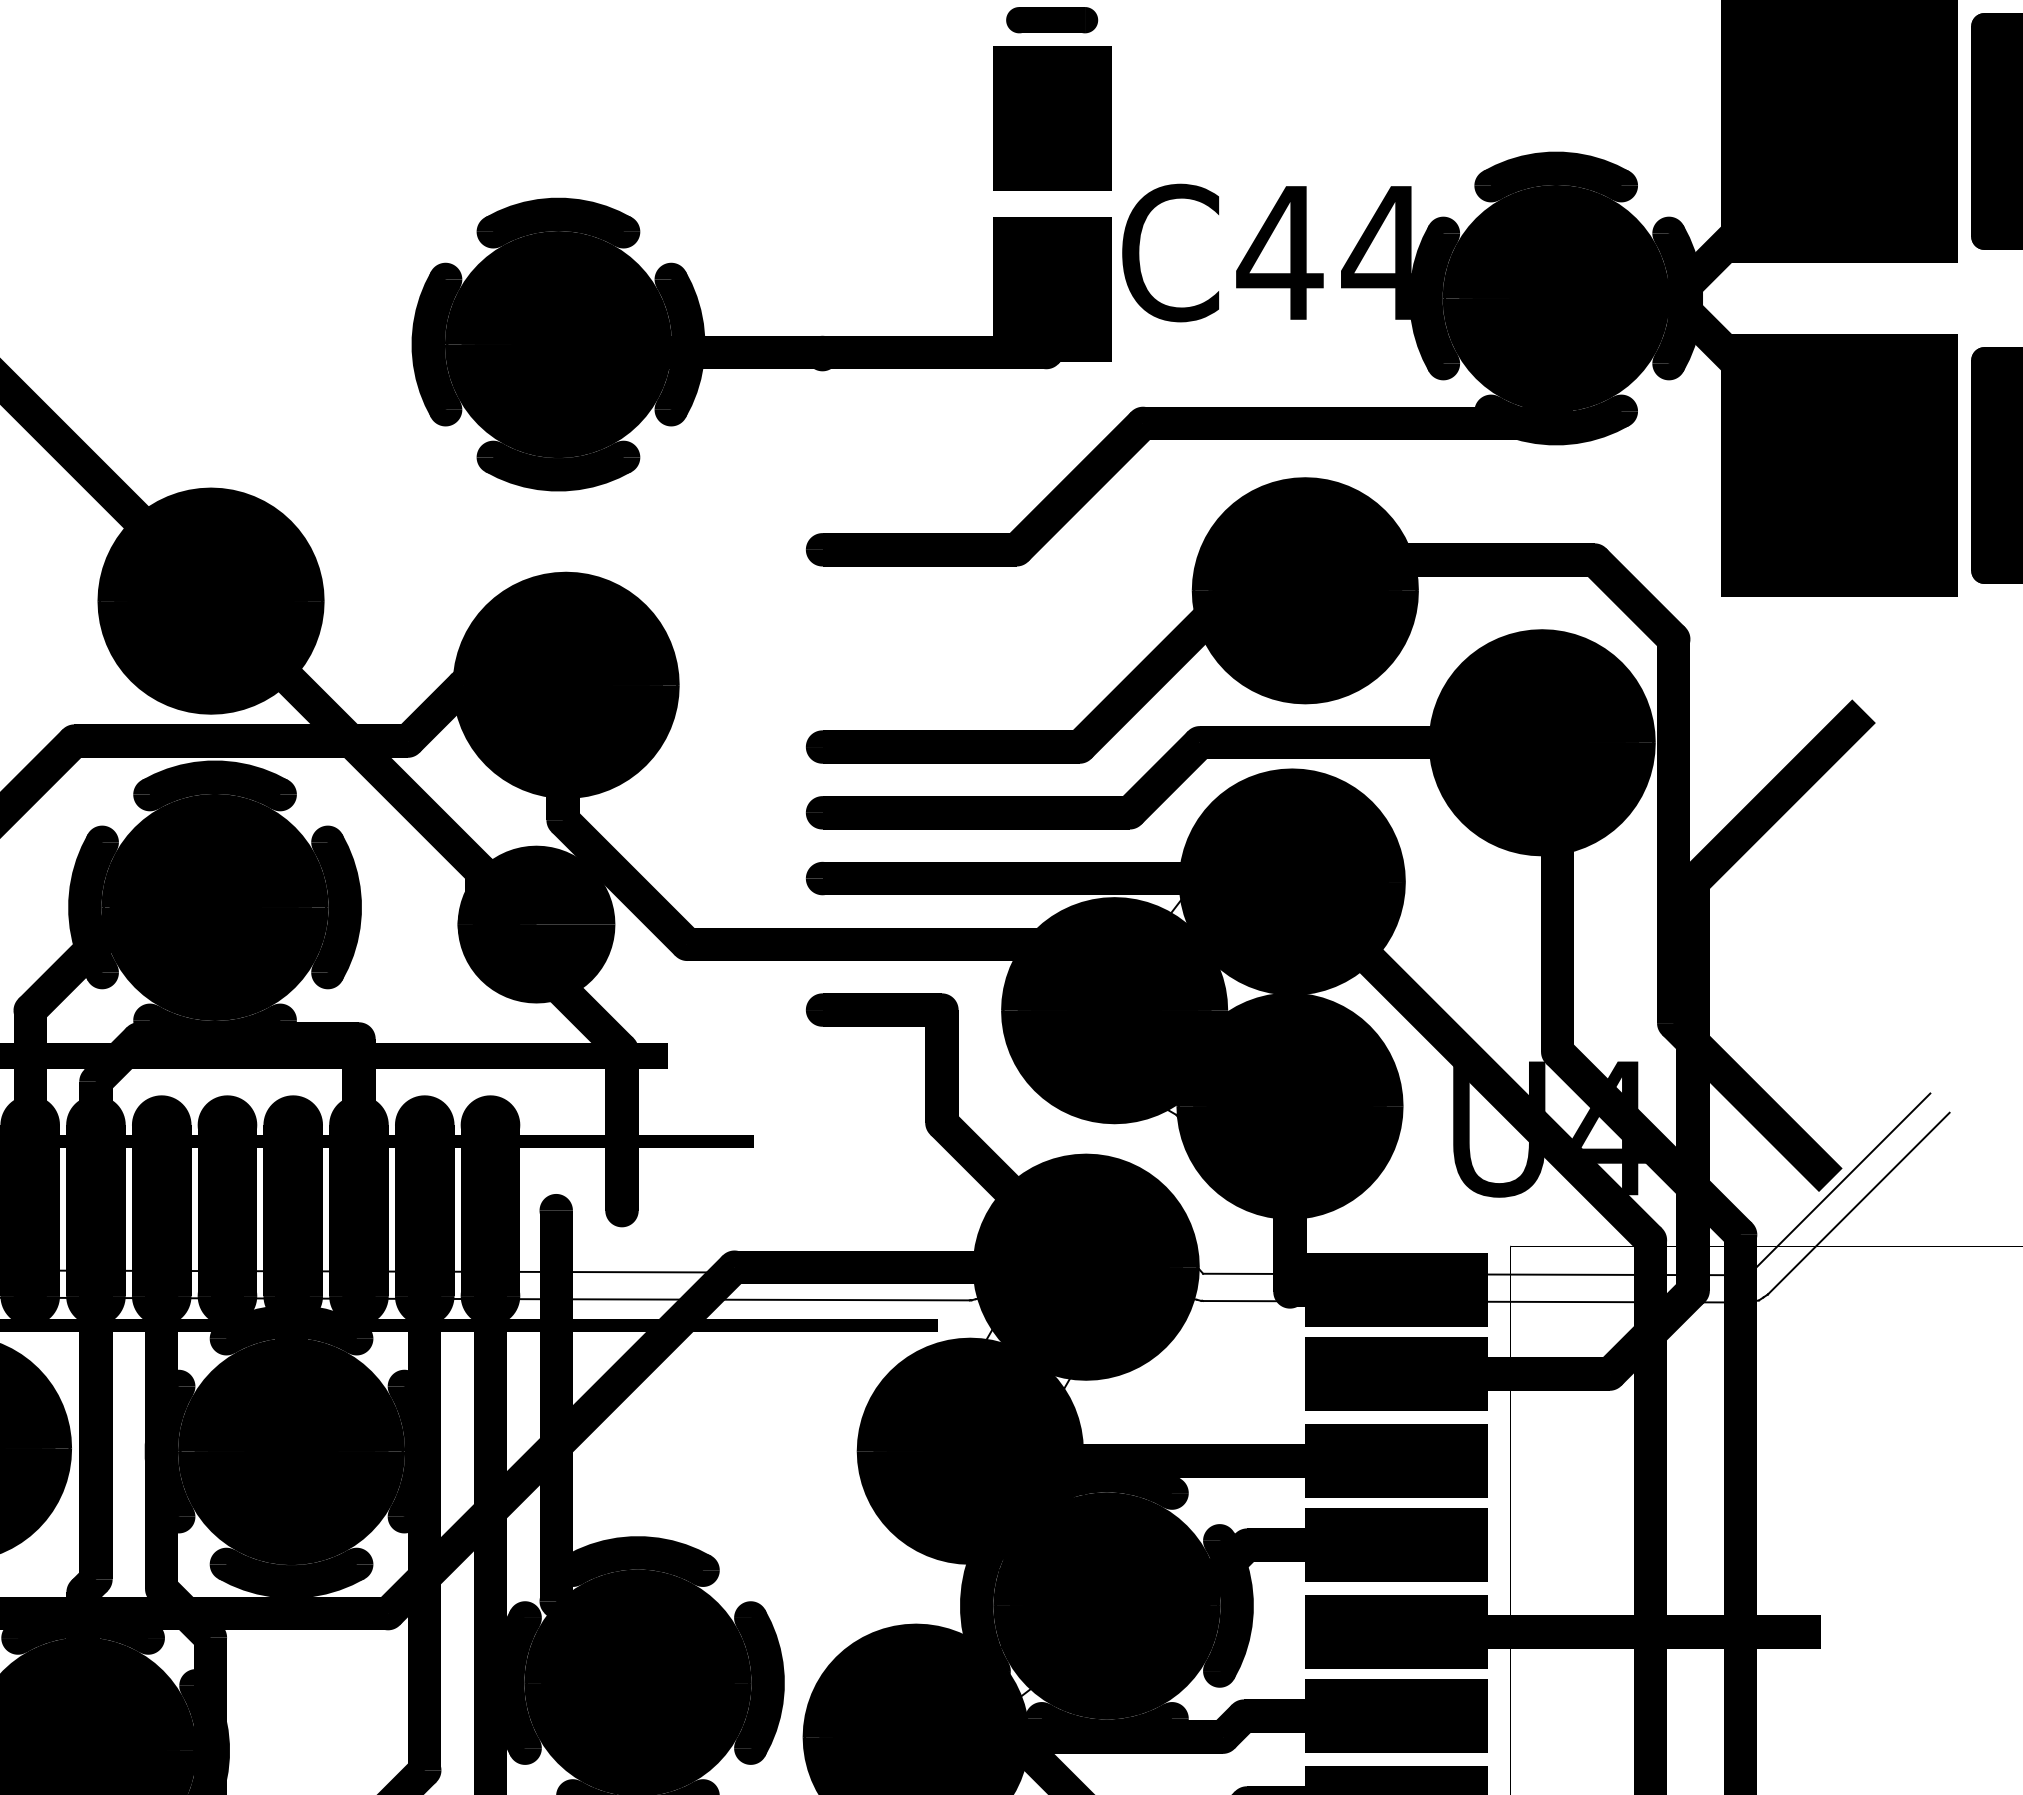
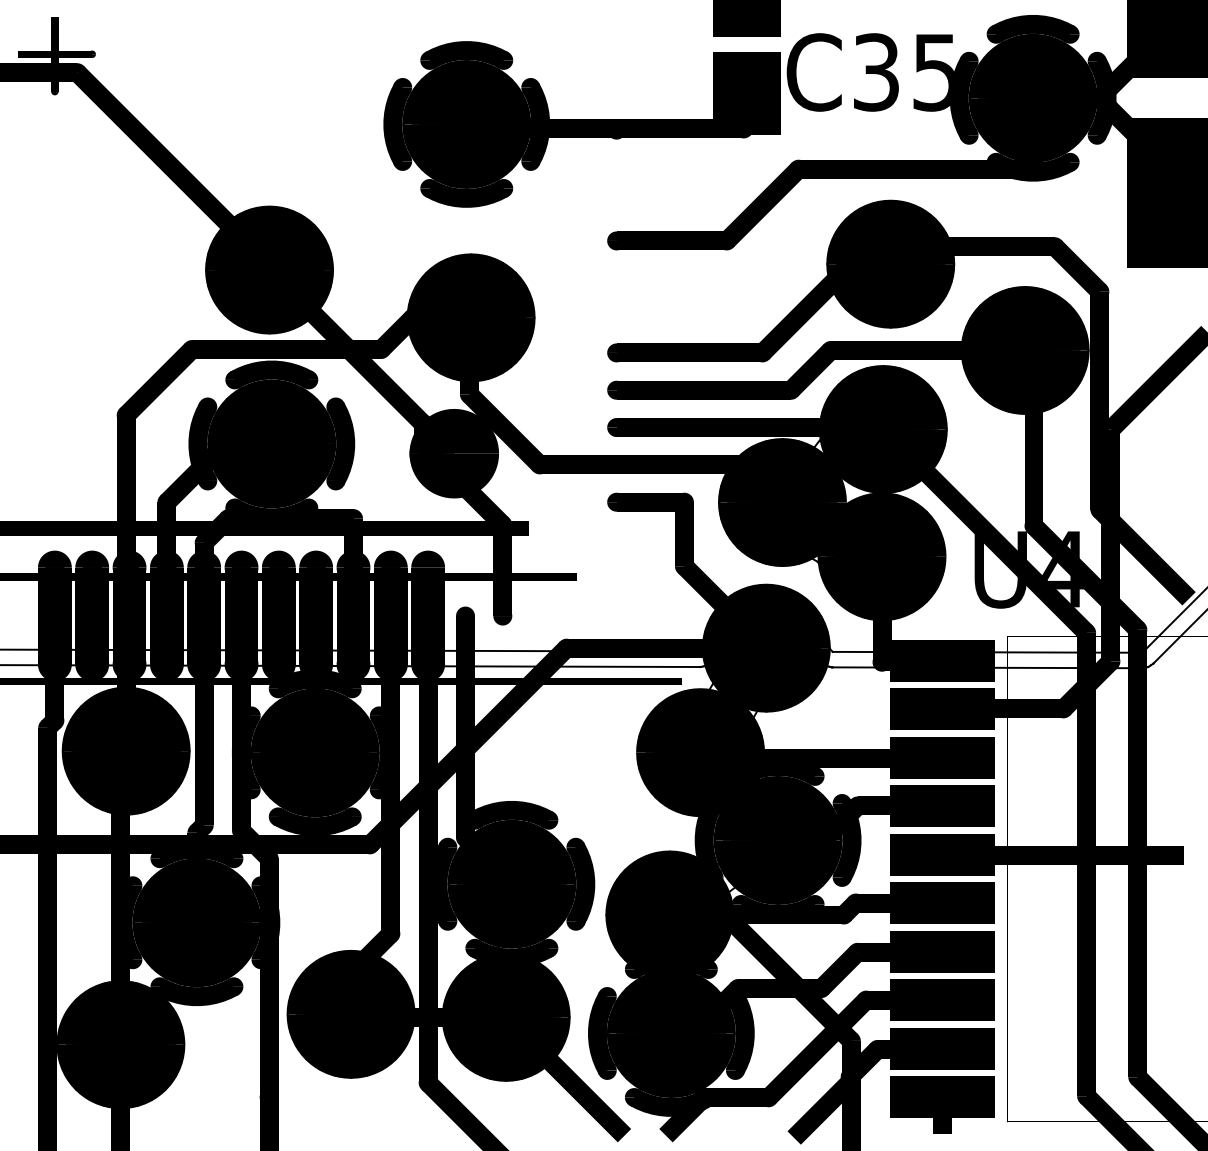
text: (1326, 253) -> (902, 72), C44 -> C35

